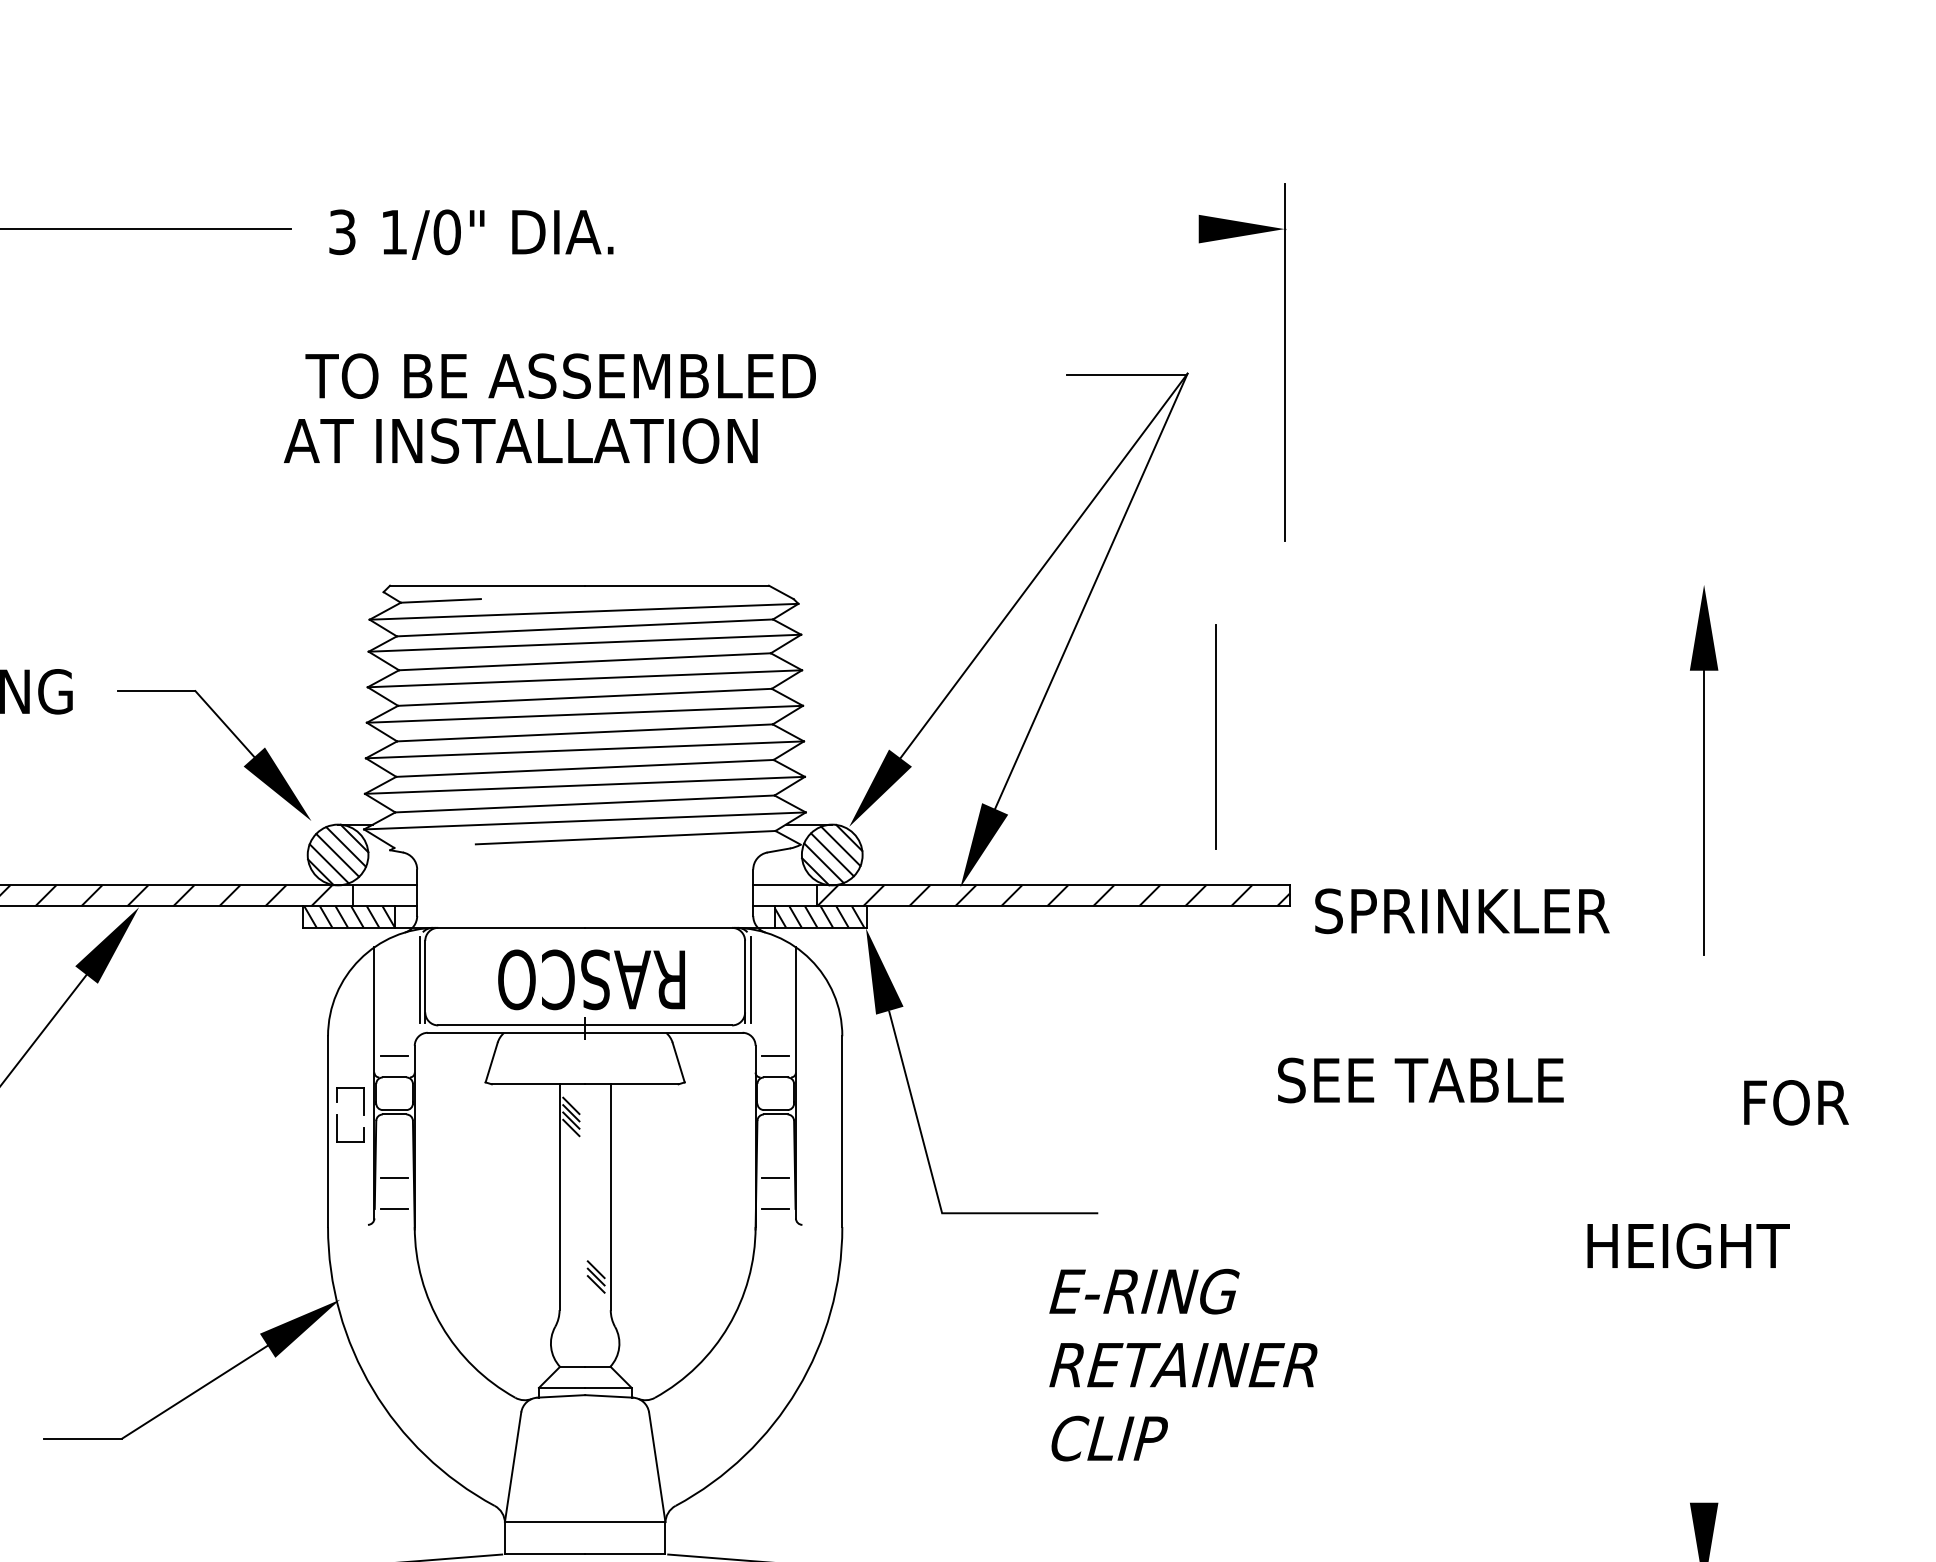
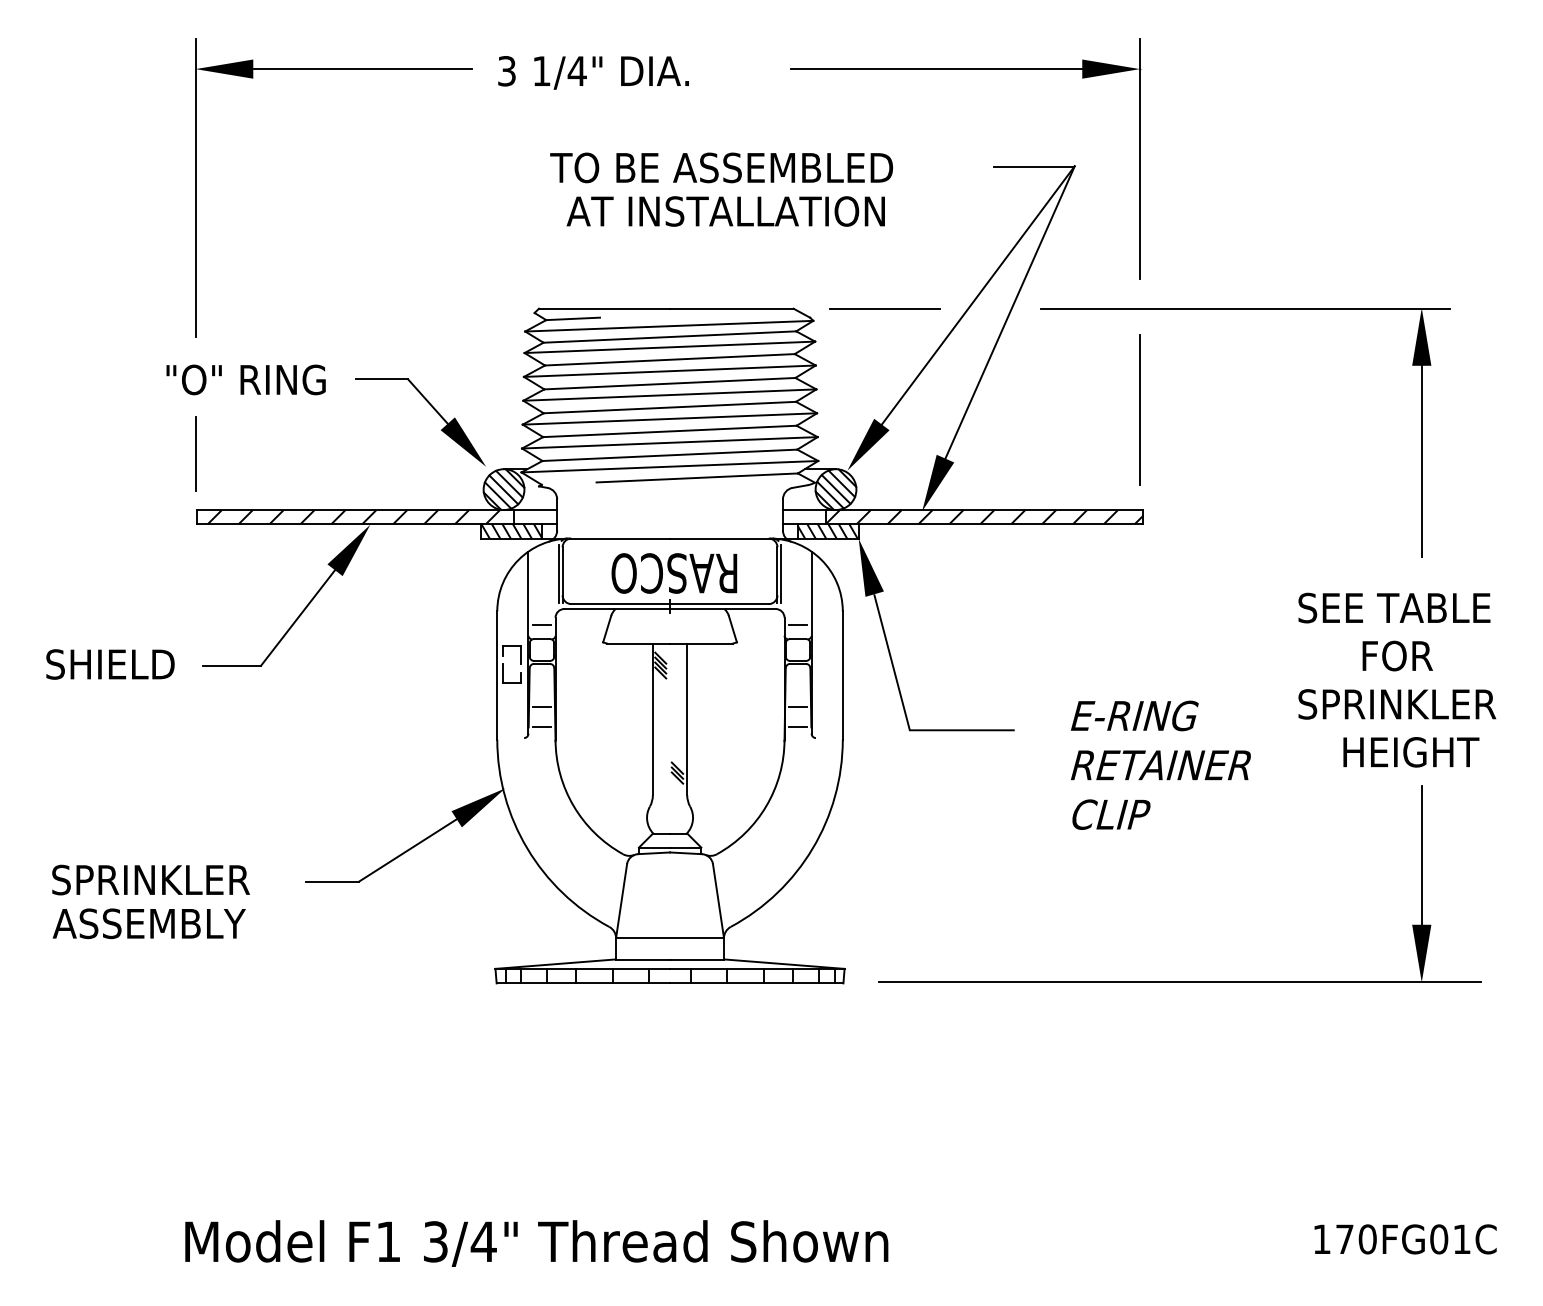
line: (981, 229) -> (936, 69), added
text: (445, 232) -> (576, 71), 1/0" -> 1/4"
text: (560, 375) -> (721, 167), moved
text: (520, 441) -> (725, 211), moved
line: (904, 585) -> (884, 308), added
line: (1441, 585) -> (1245, 308), added
line: (1215, 735) -> (1139, 409), moved
text: (1462, 911) -> (1397, 704), moved
text: (1420, 1079) -> (1394, 607), moved
text: (1796, 1101) -> (1397, 655), moved
text: (1182, 1363) -> (1160, 764), moved
line: (1703, 1398) -> (1421, 854), added

